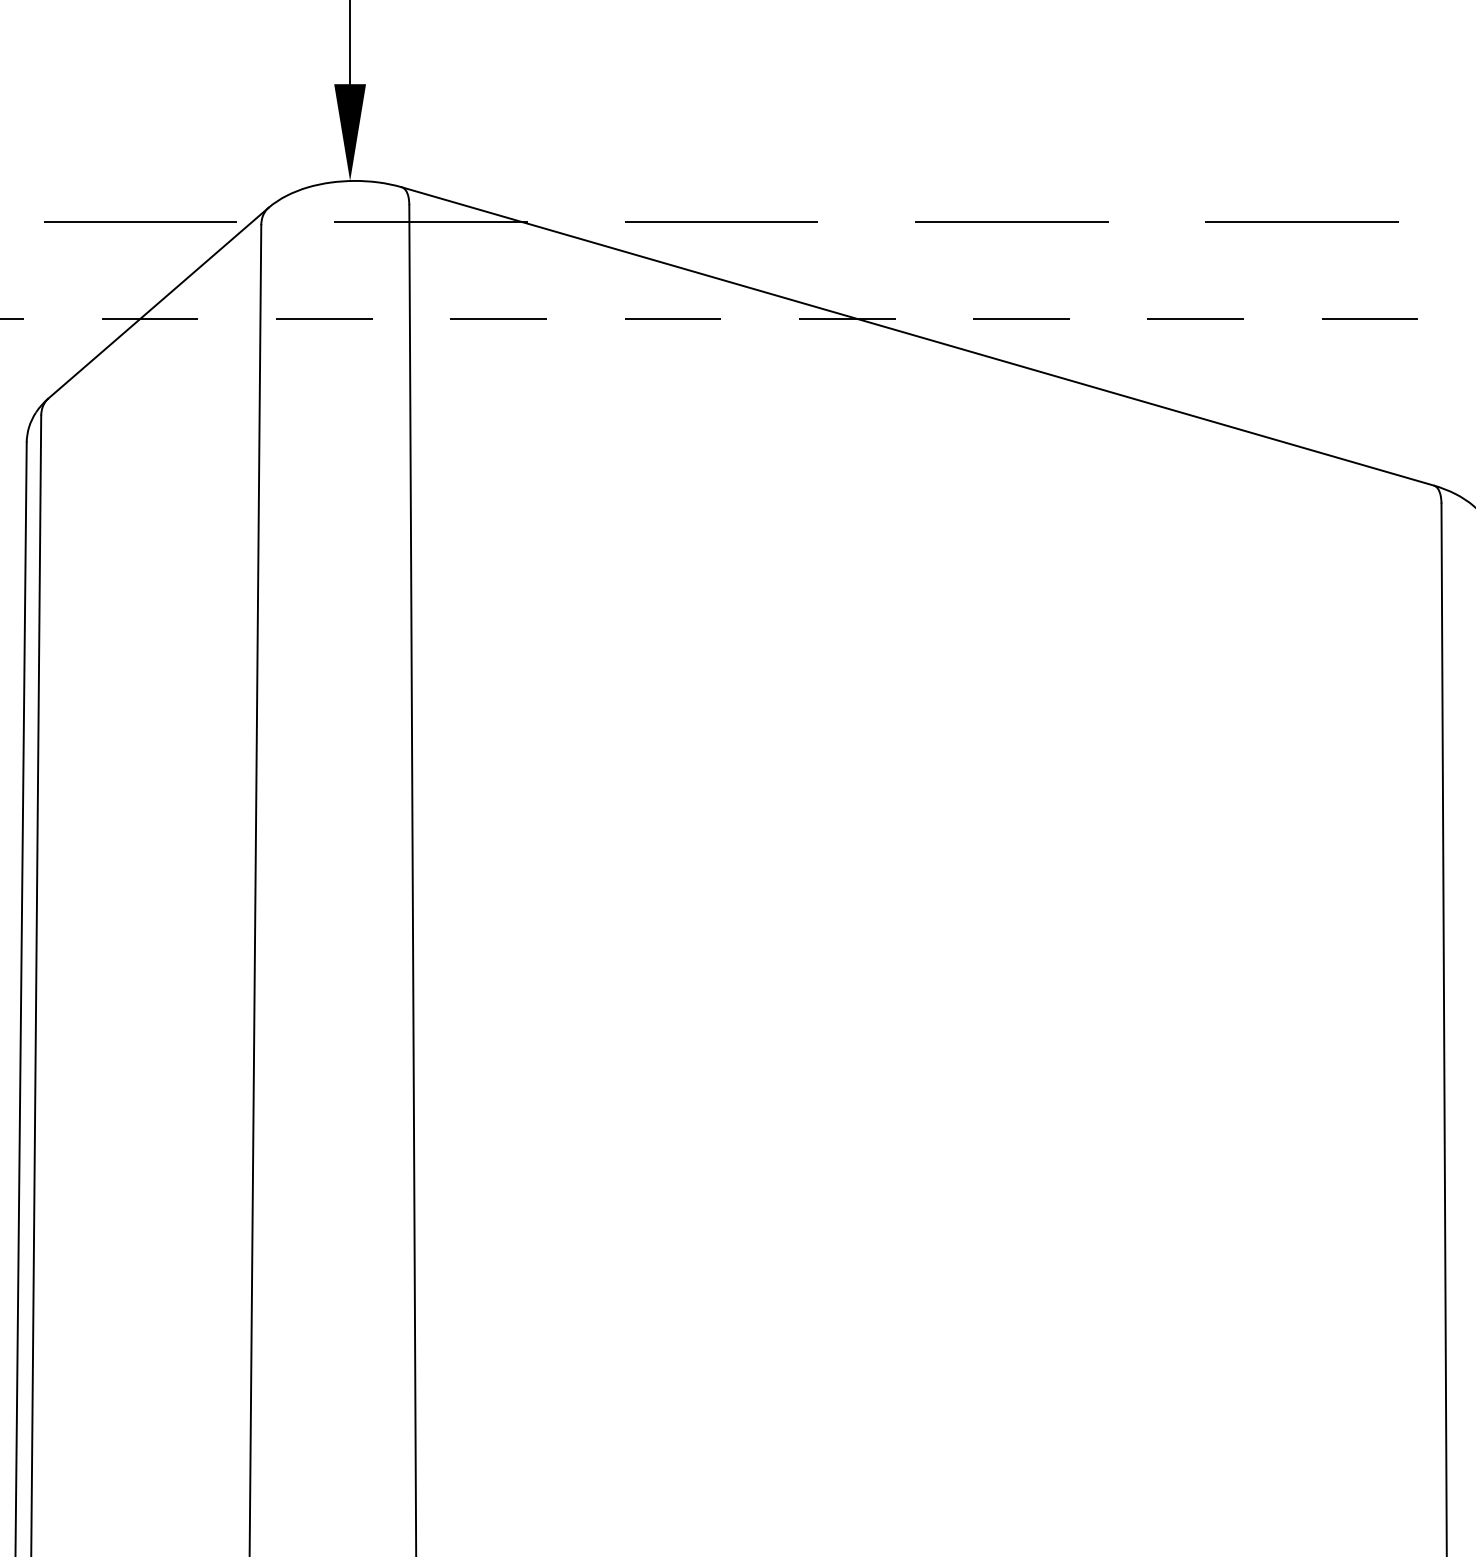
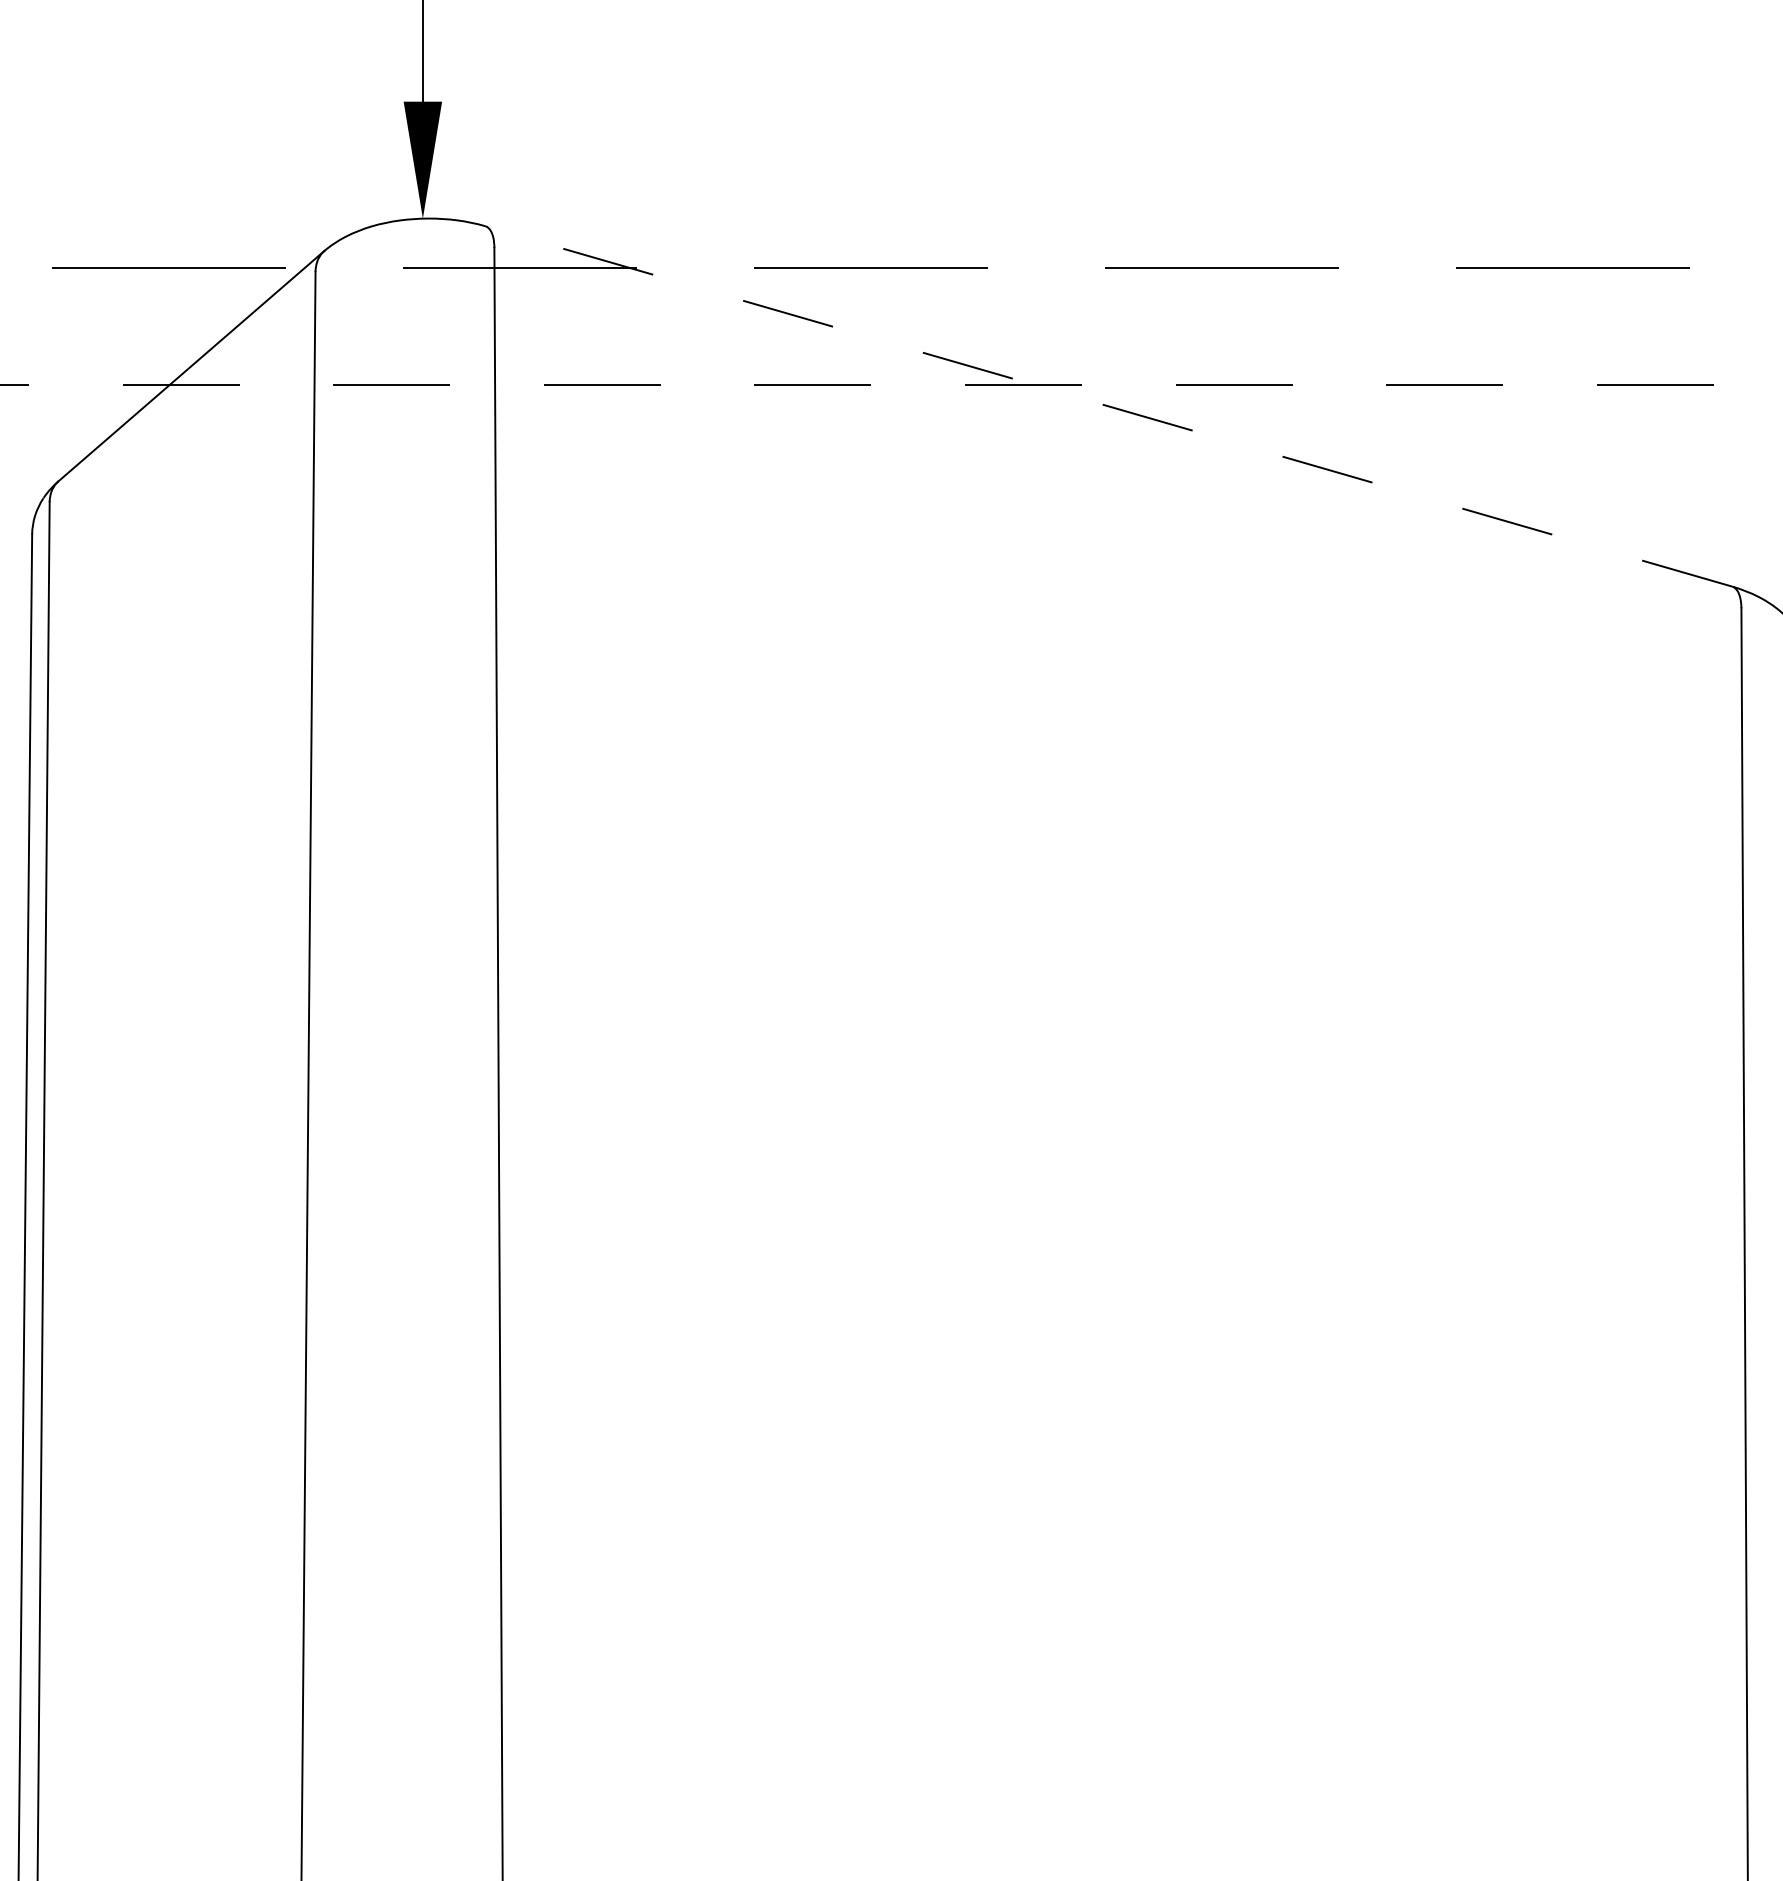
line: (917, 336) -> (1108, 406), solid -> dashed

